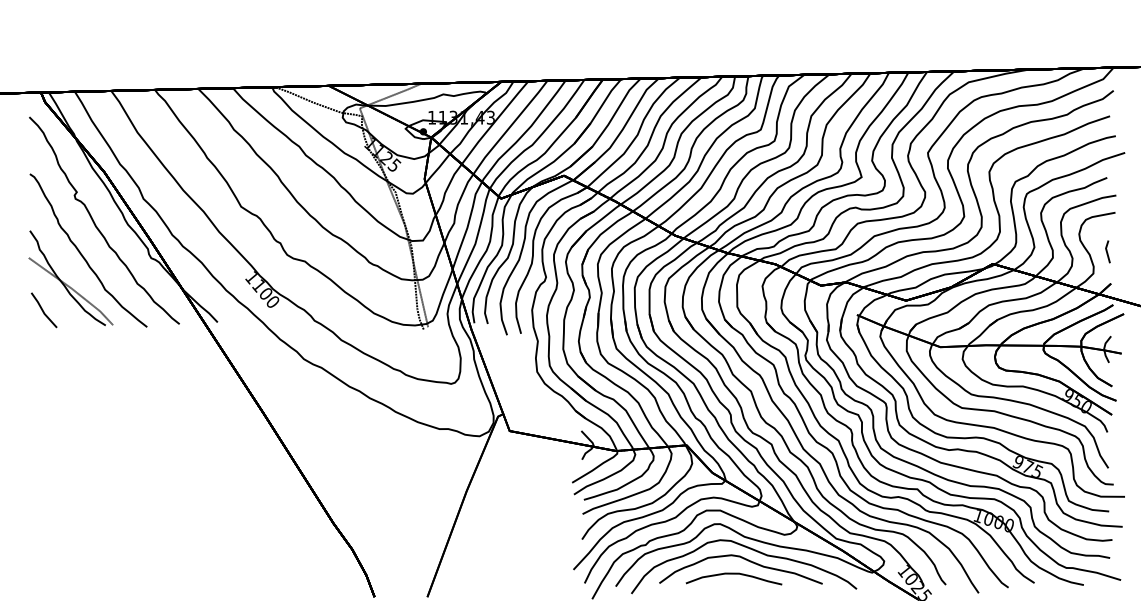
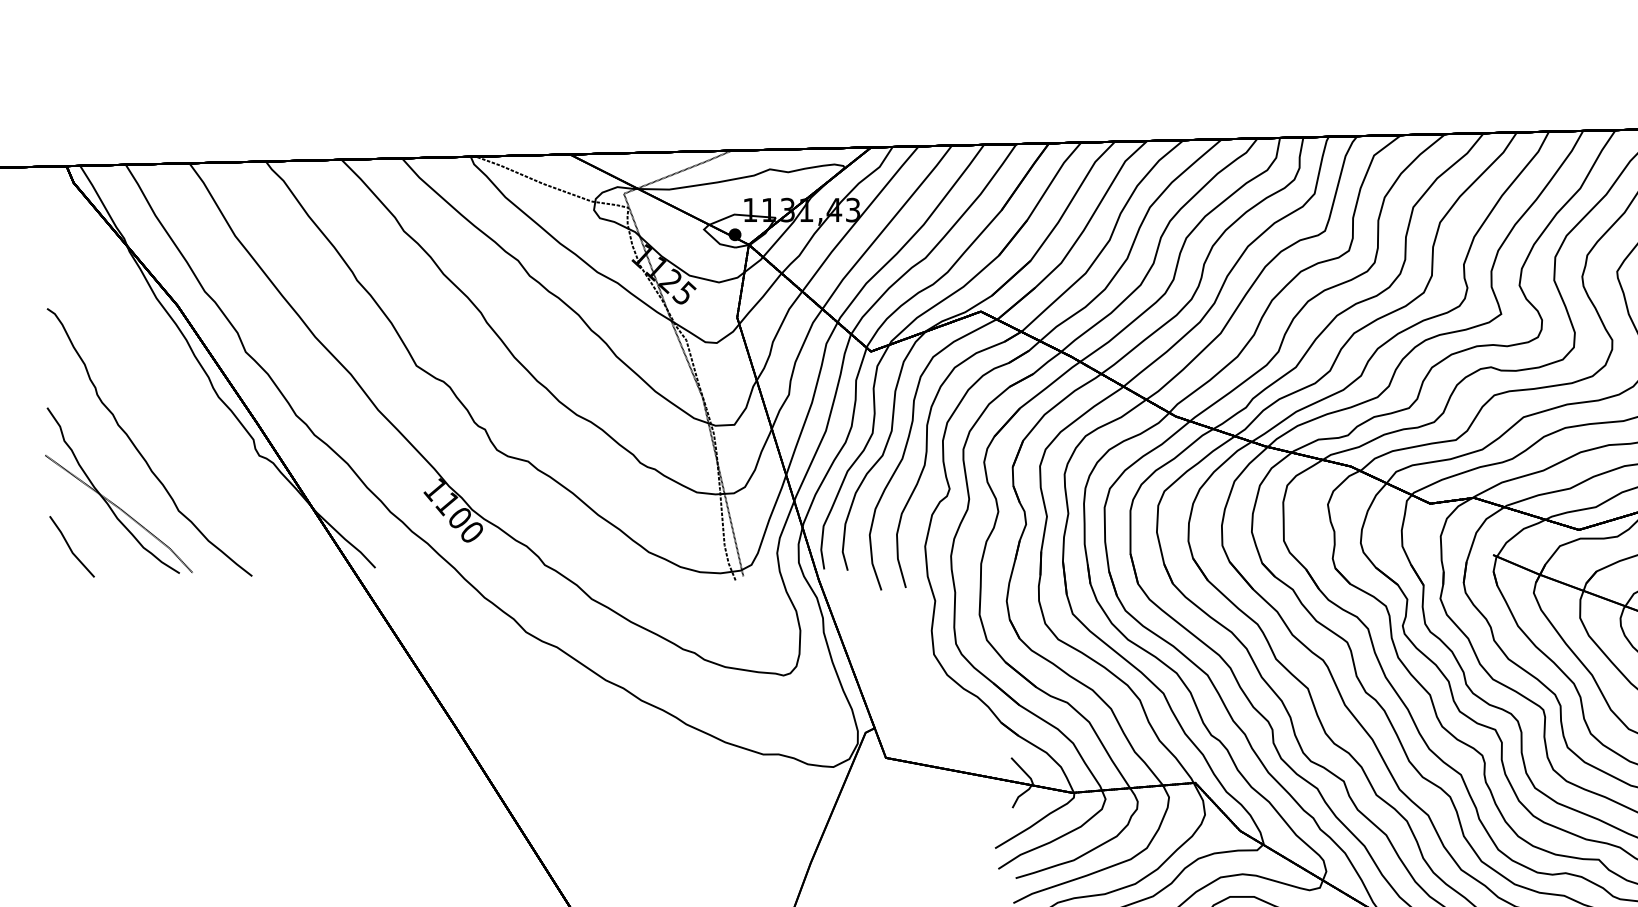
curve: (97, 226) -> (165, 400), removed

